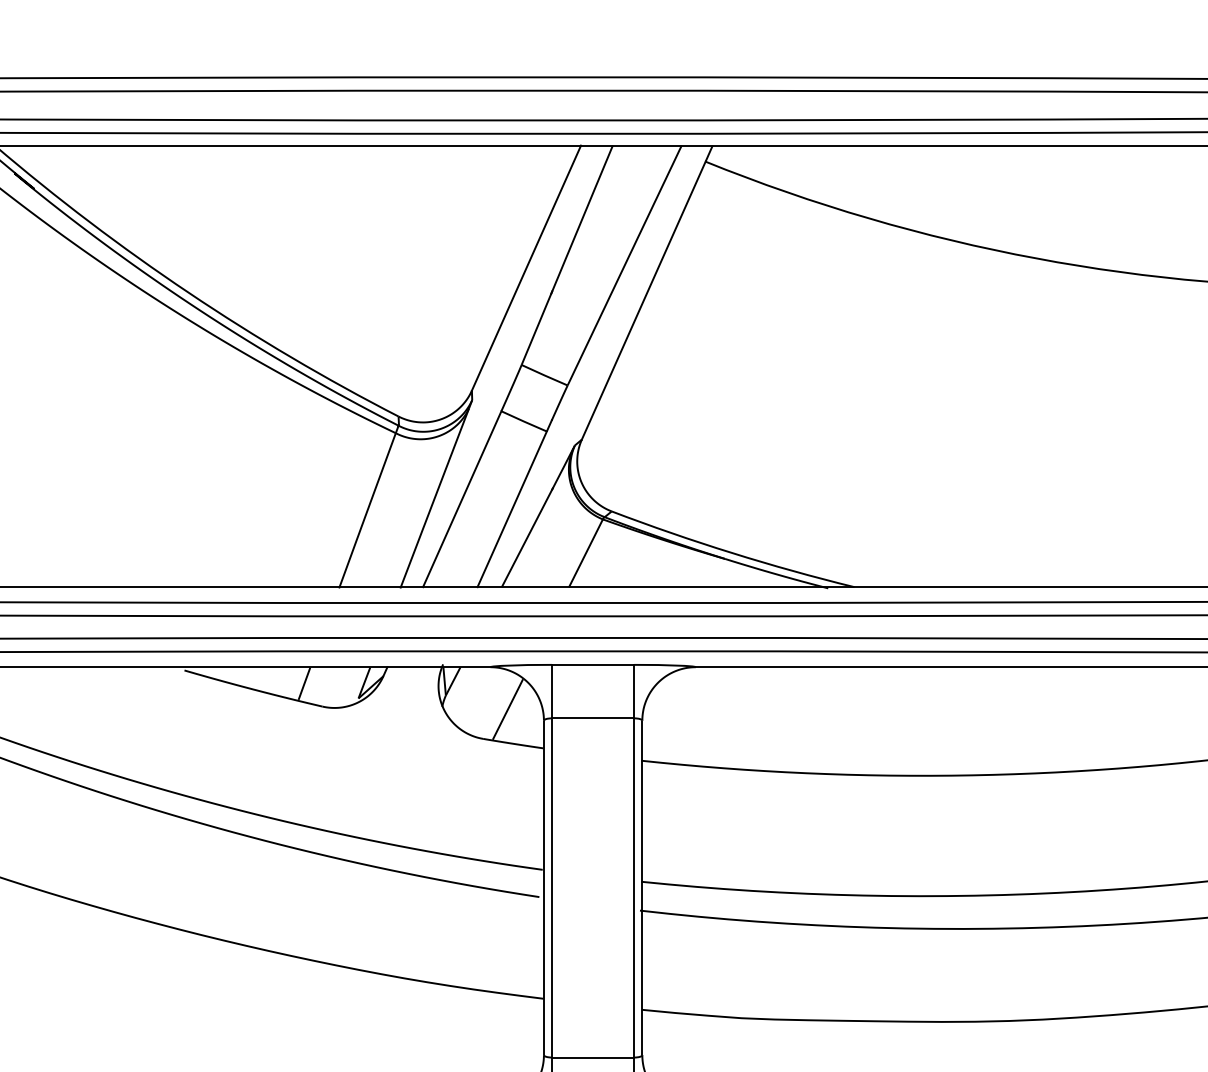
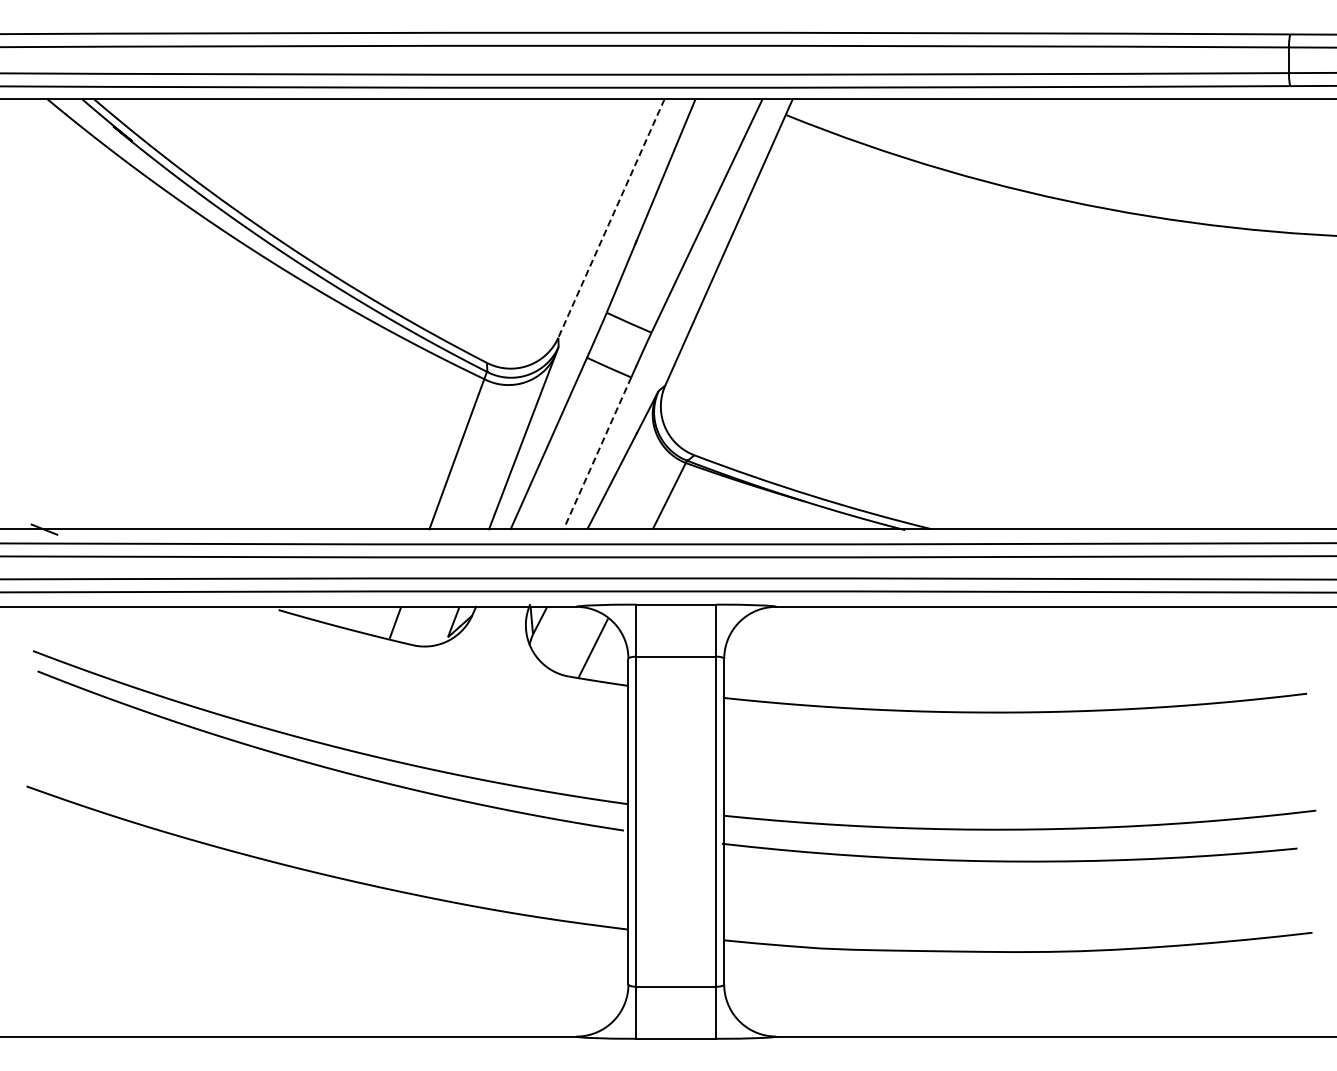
line: (526, 268) -> (611, 218), solid -> dashed
line: (512, 509) -> (597, 453), solid -> dashed

